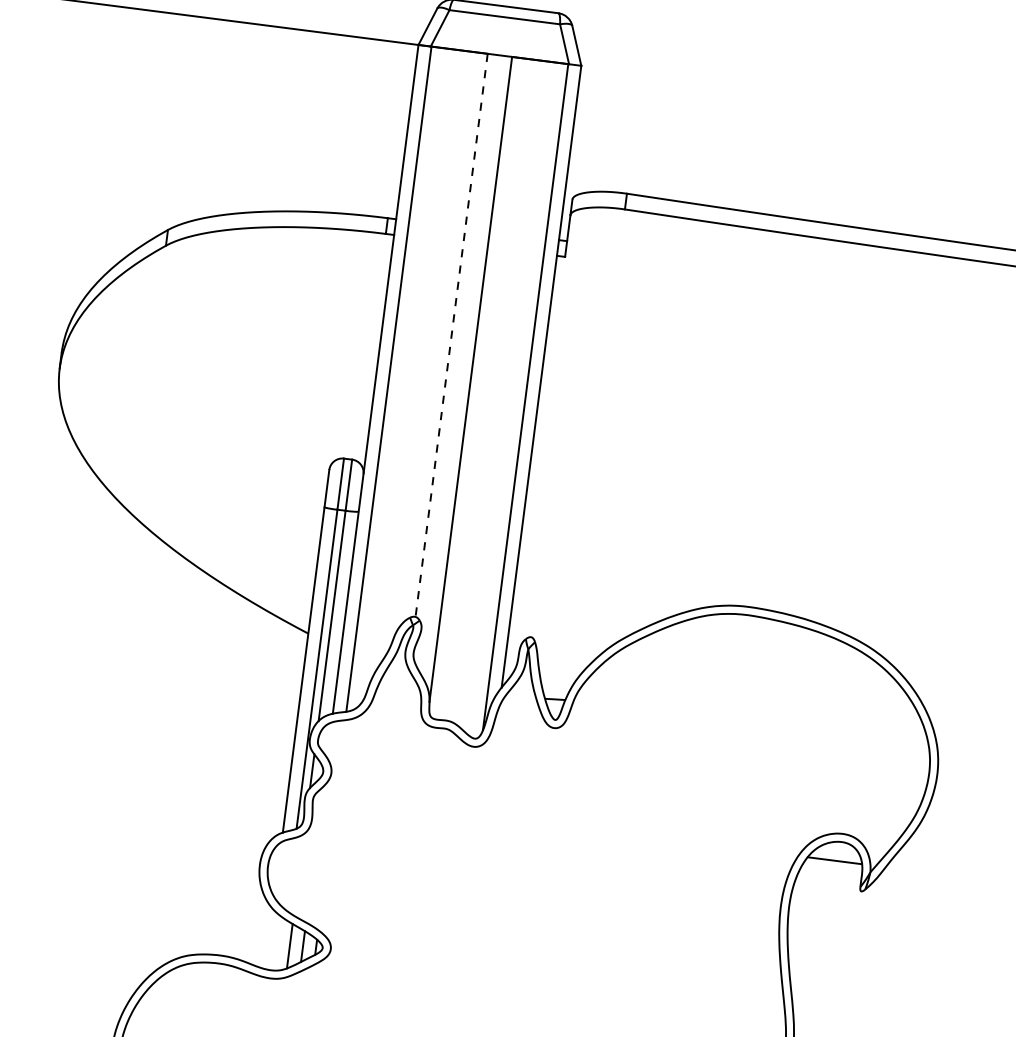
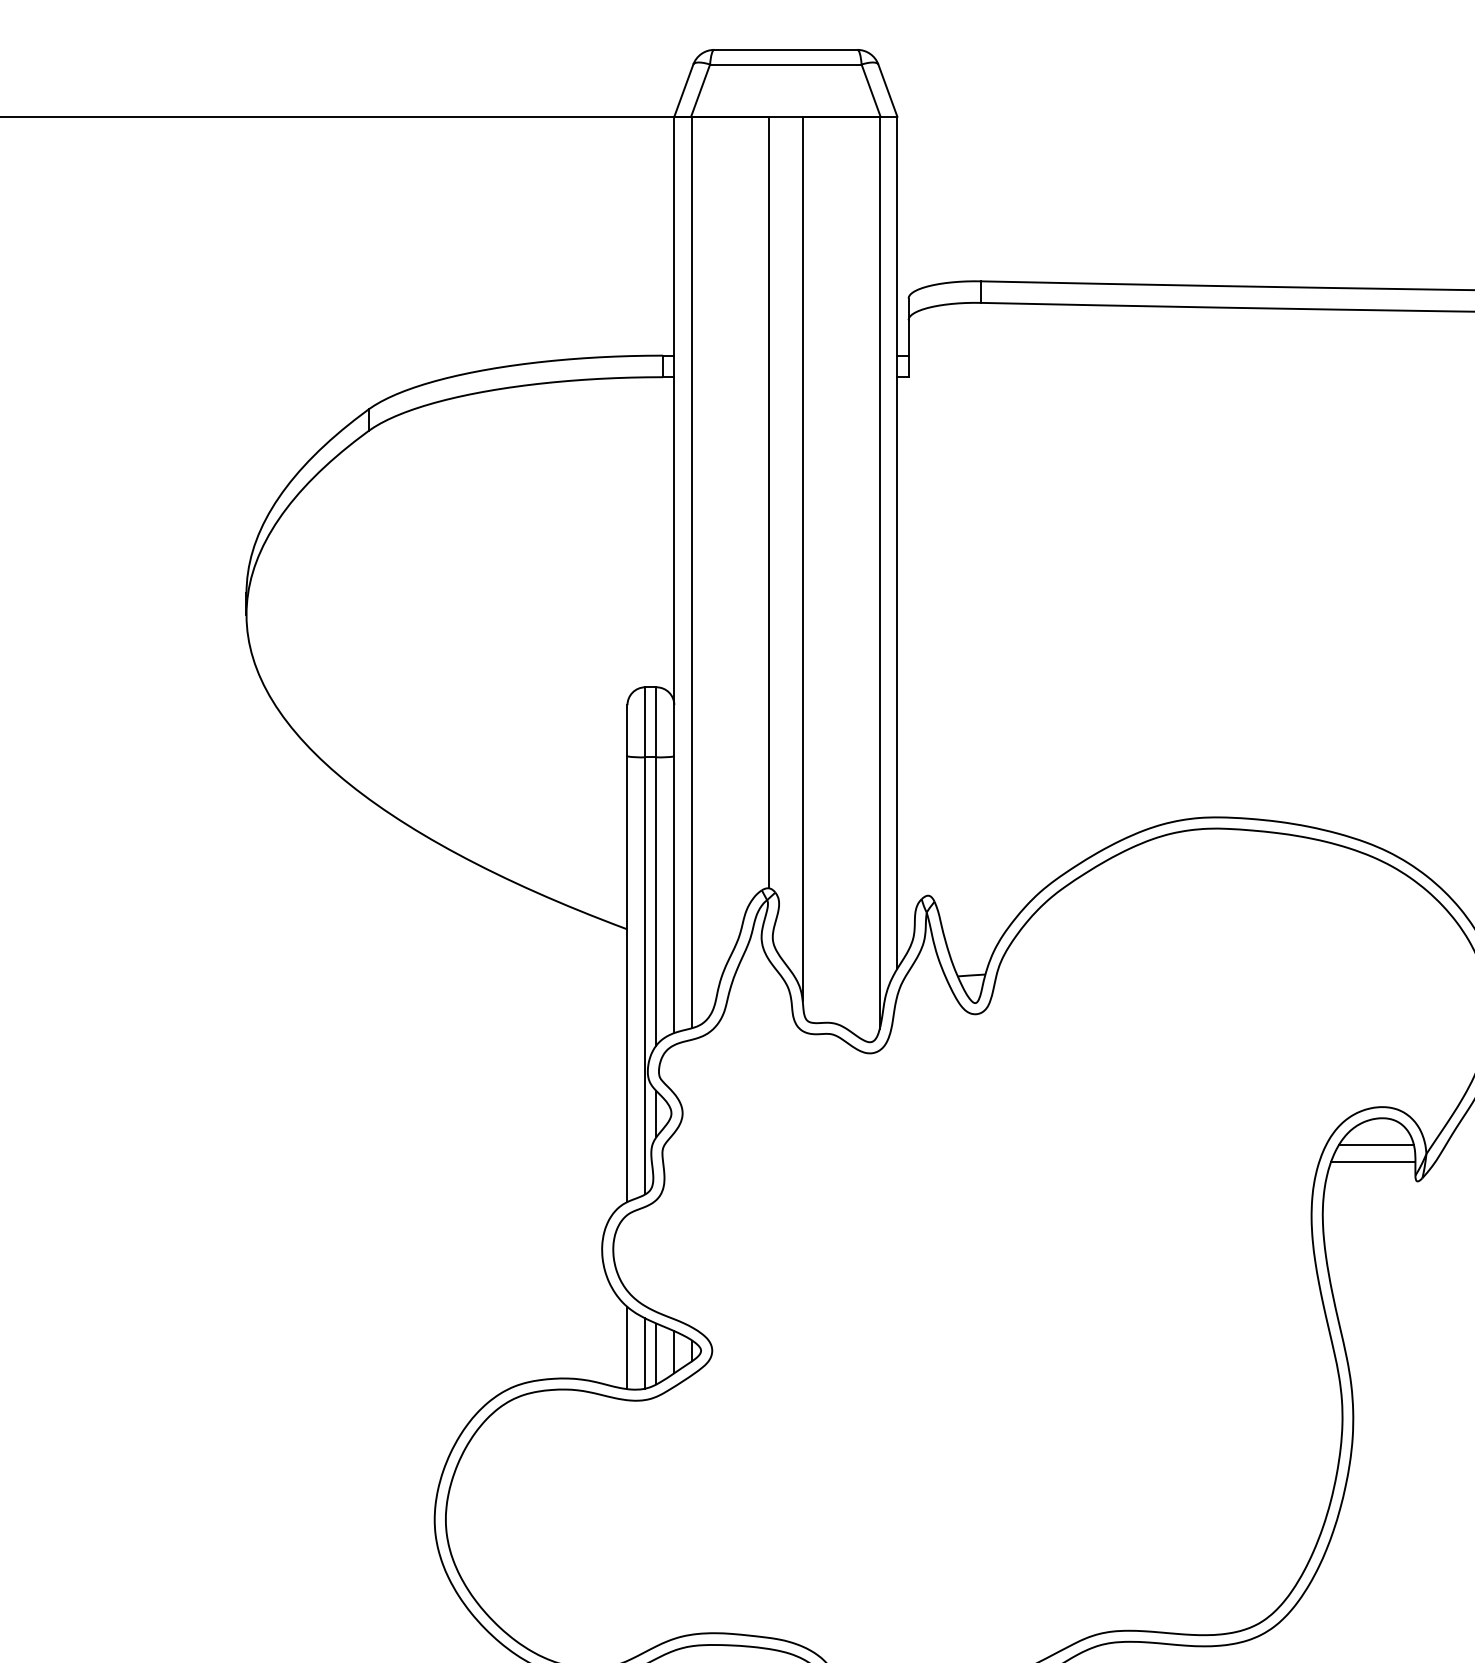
line: (451, 335) -> (769, 502), dashed -> solid
line: (830, 873) -> (1372, 1162), added
line: (269, 938) -> (627, 1347), added
line: (281, 944) -> (645, 1353), added

